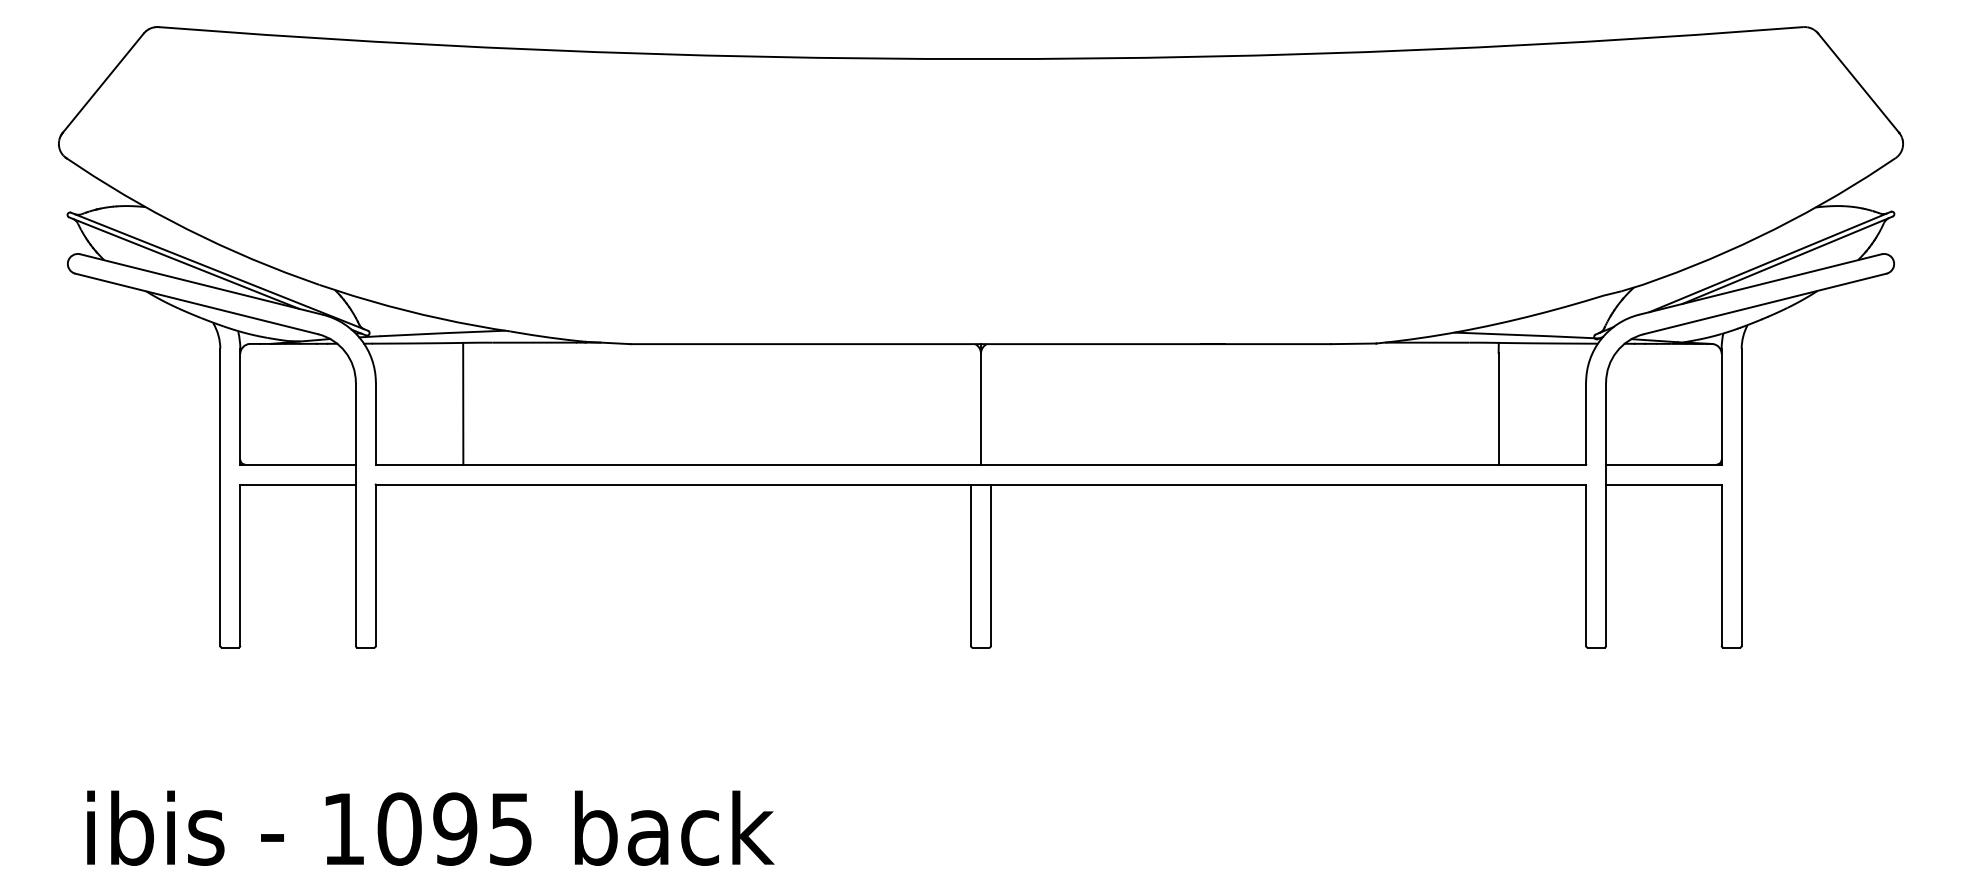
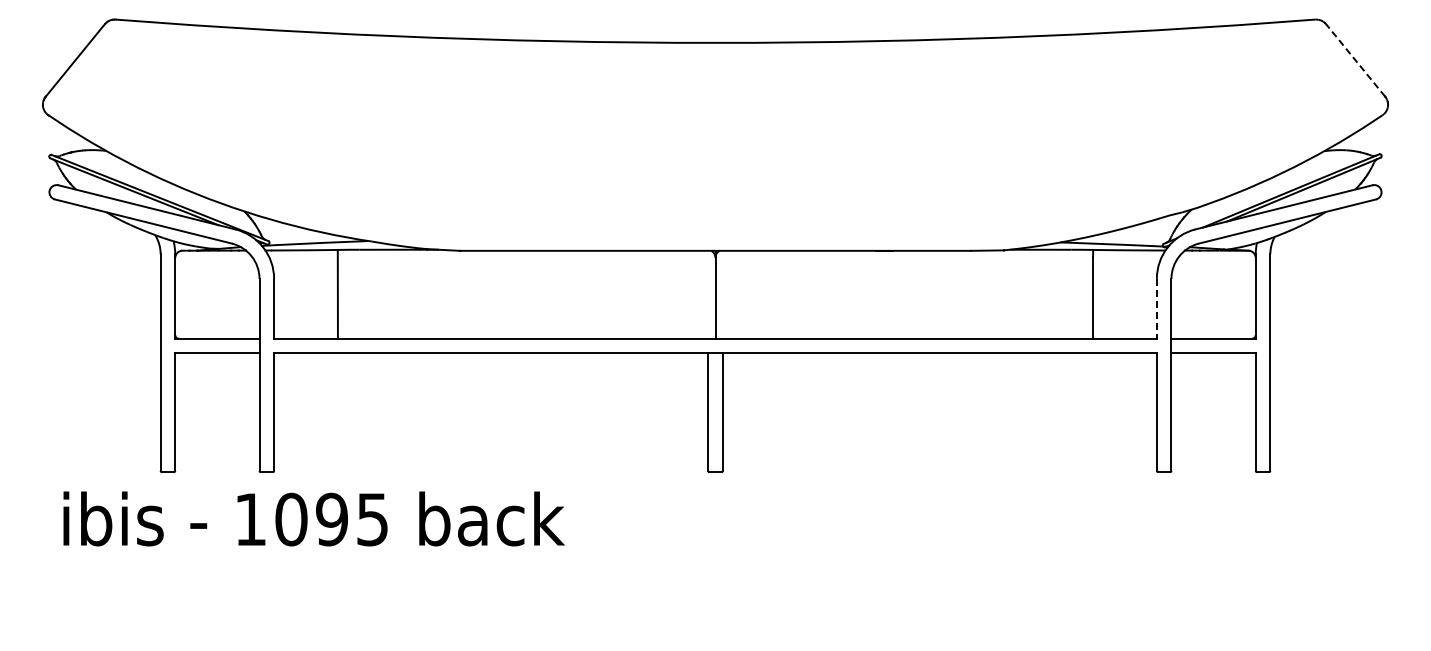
line: (1858, 83) -> (1355, 60), solid -> dashed
line: (1585, 423) -> (1156, 308), solid -> dashed
text: (429, 827) -> (313, 518), moved

